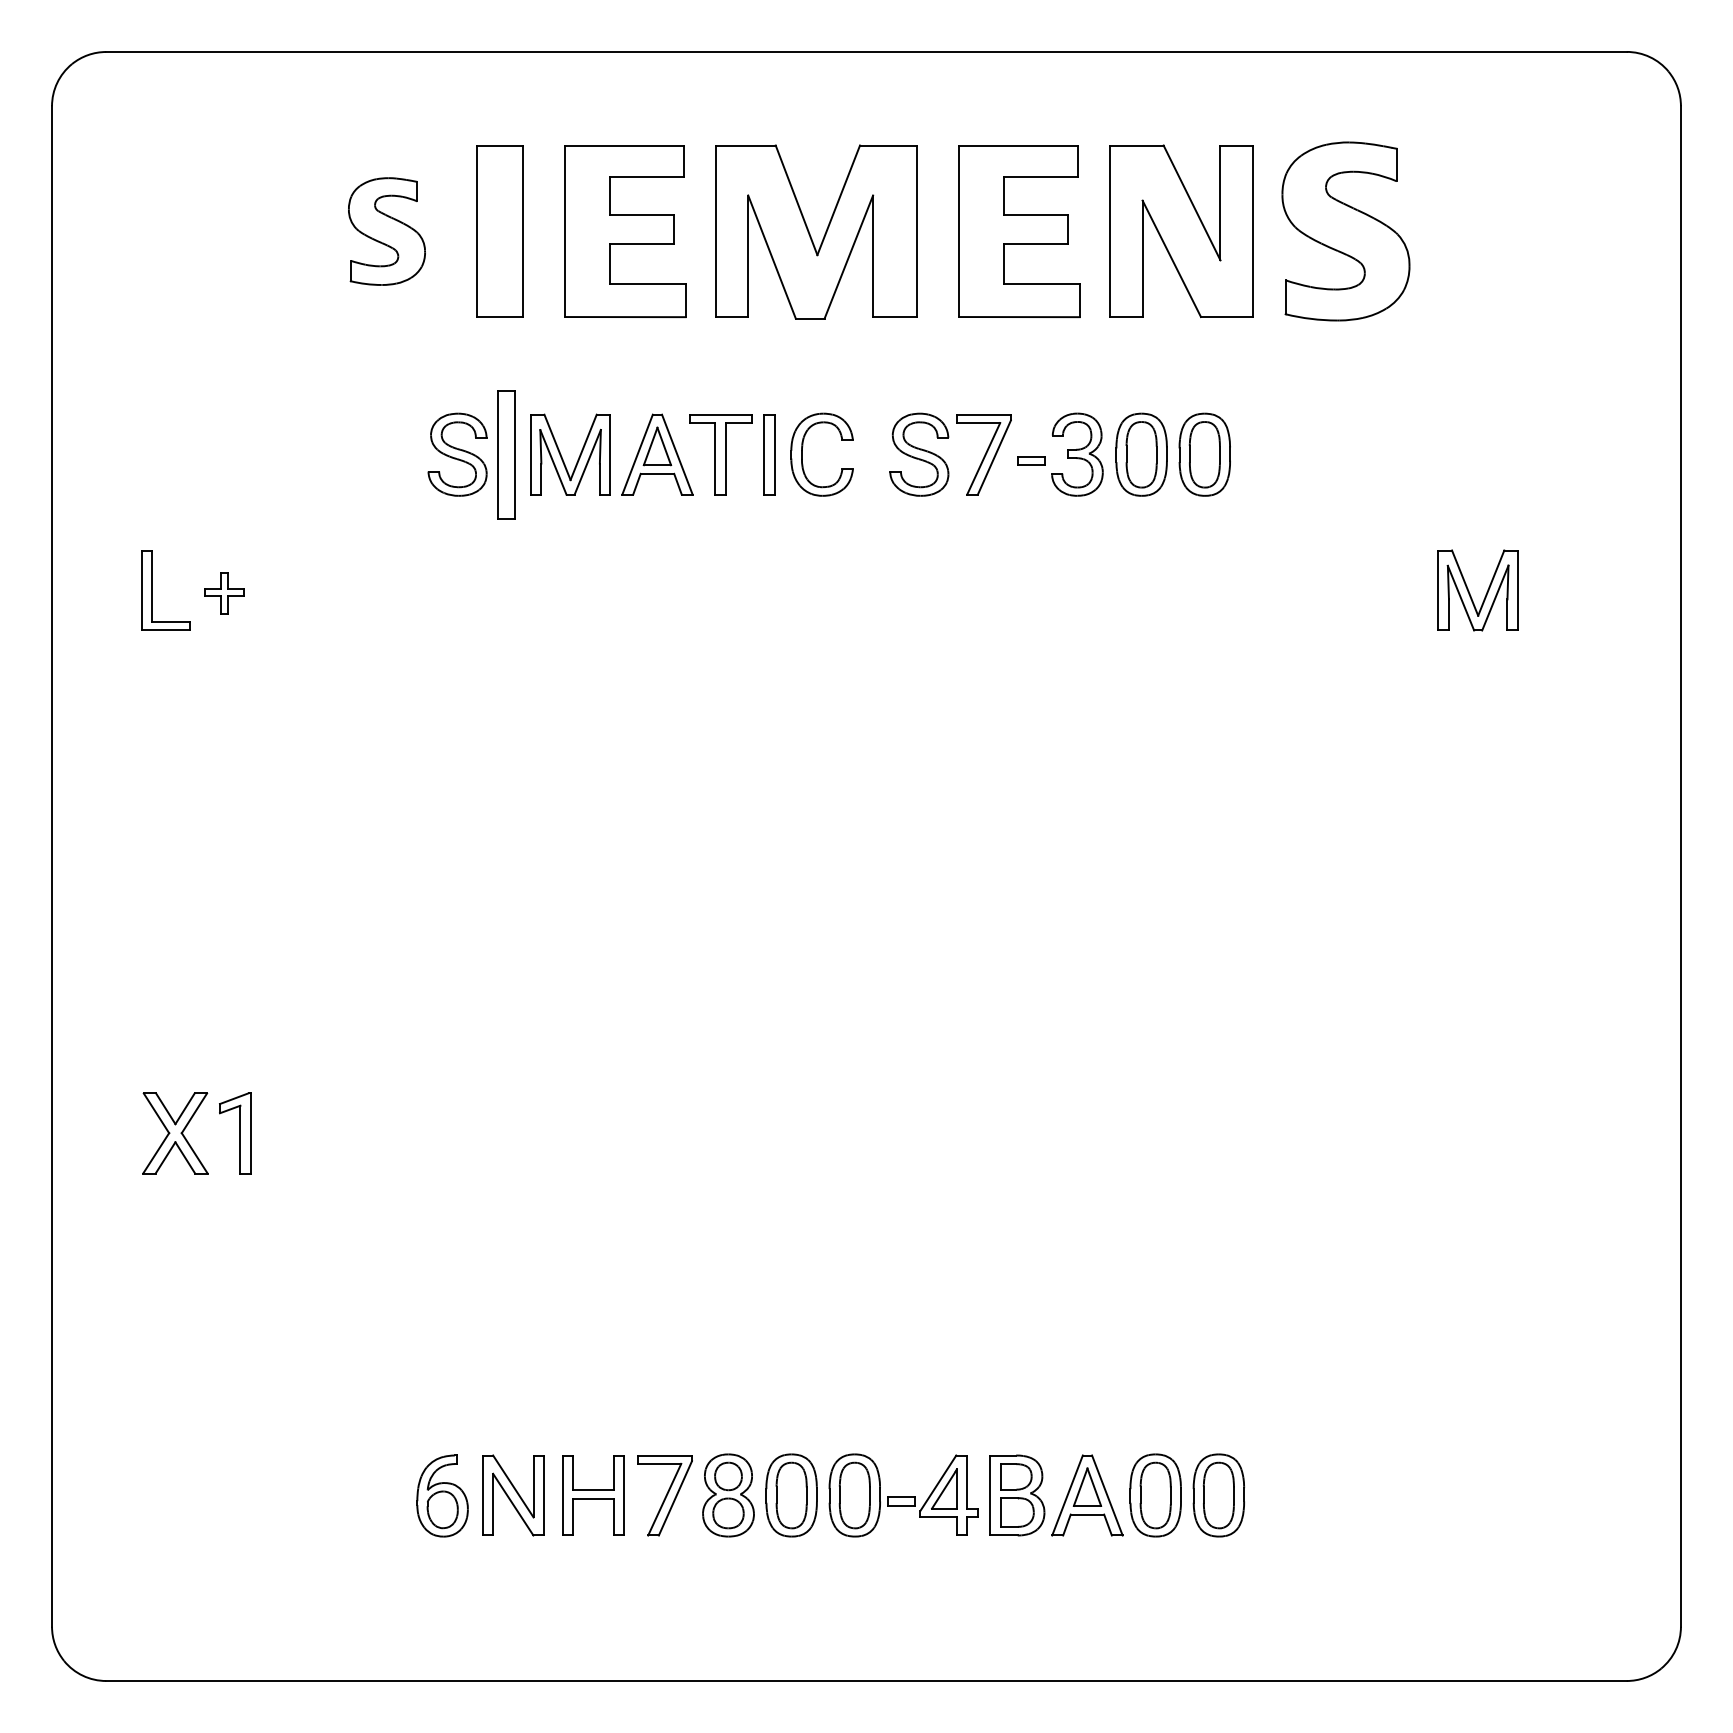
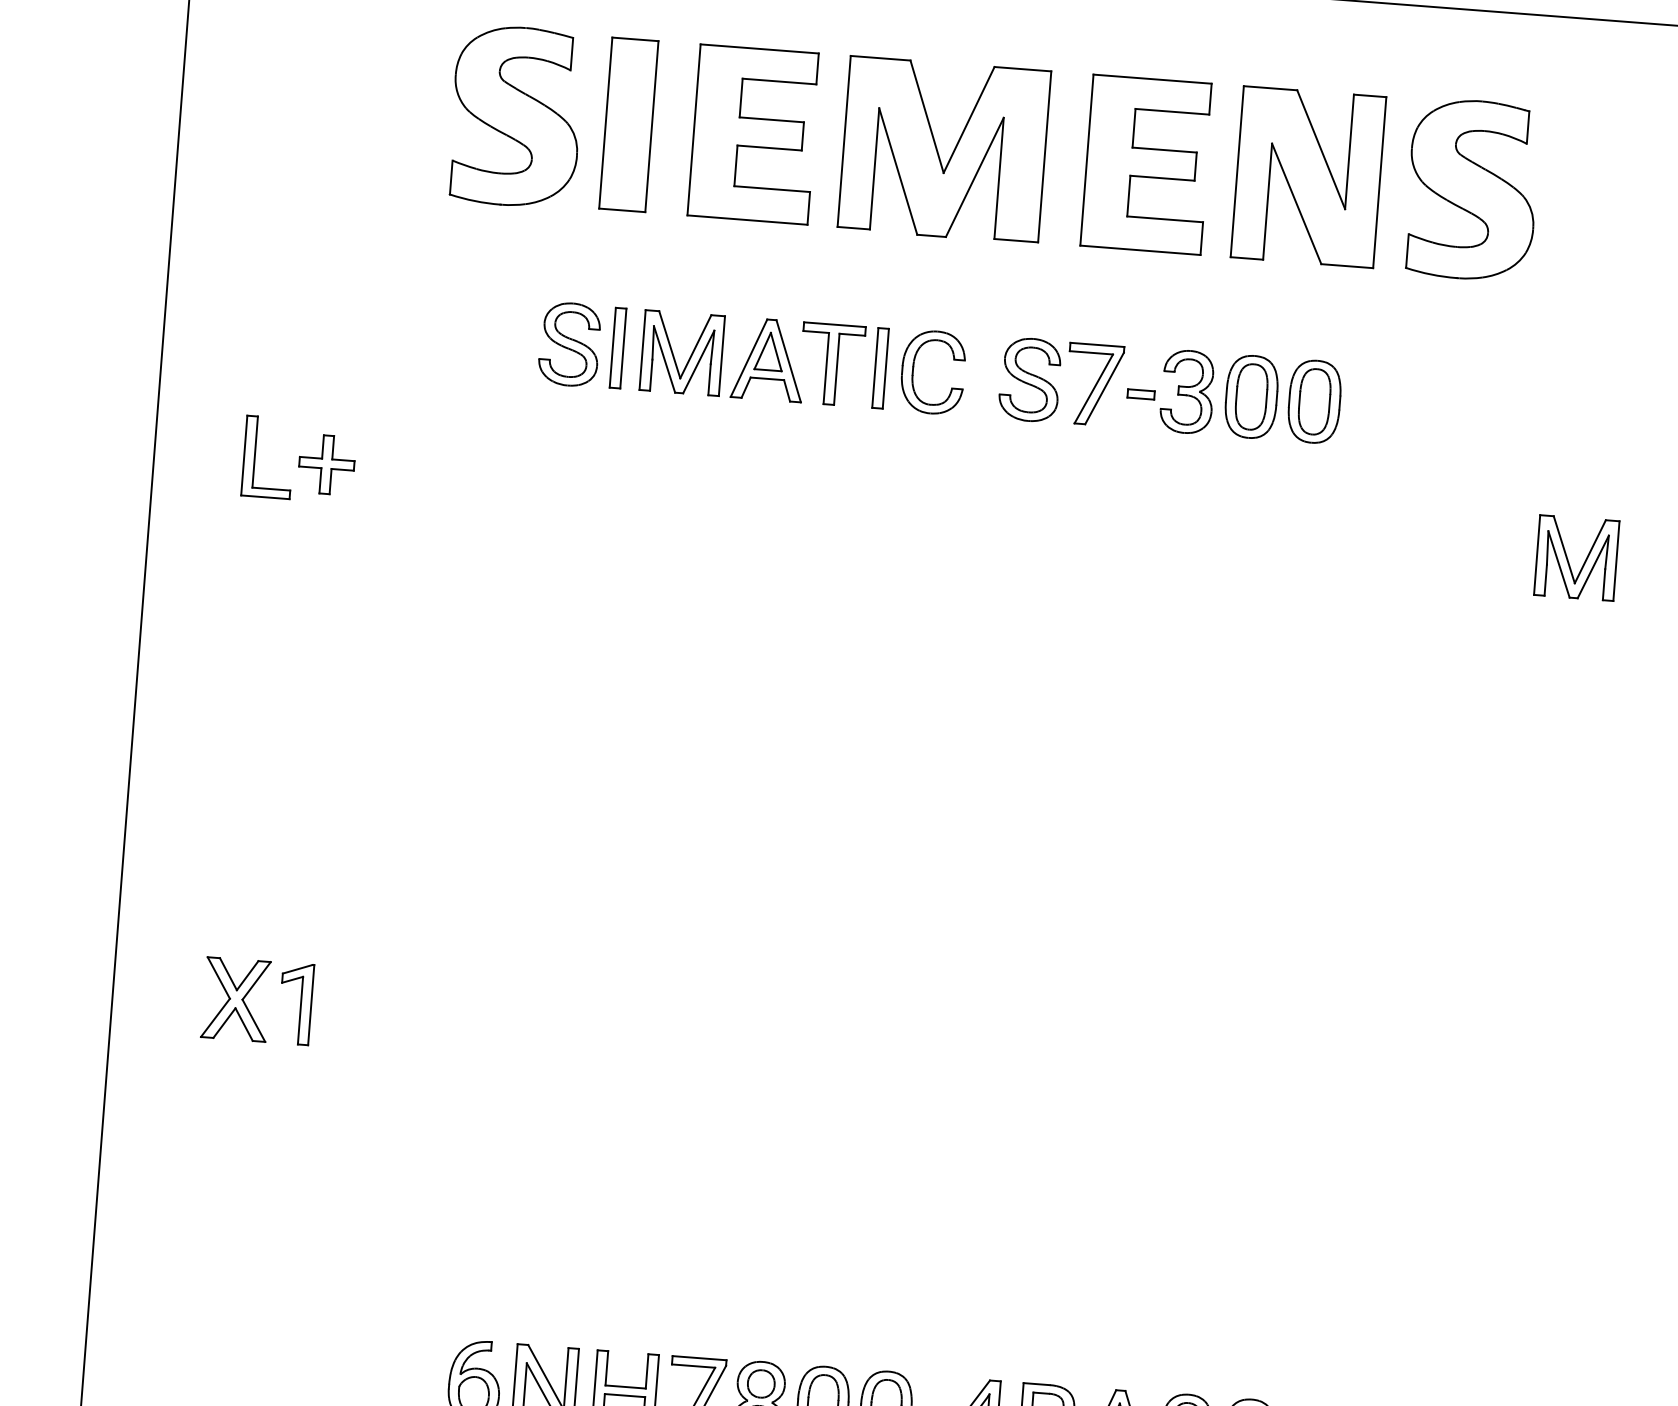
part: (386, 231) -> (515, 116), size x1.67
part: (506, 454) -> (618, 347), size x0.62
part: (224, 592) -> (326, 463), size x1.43

